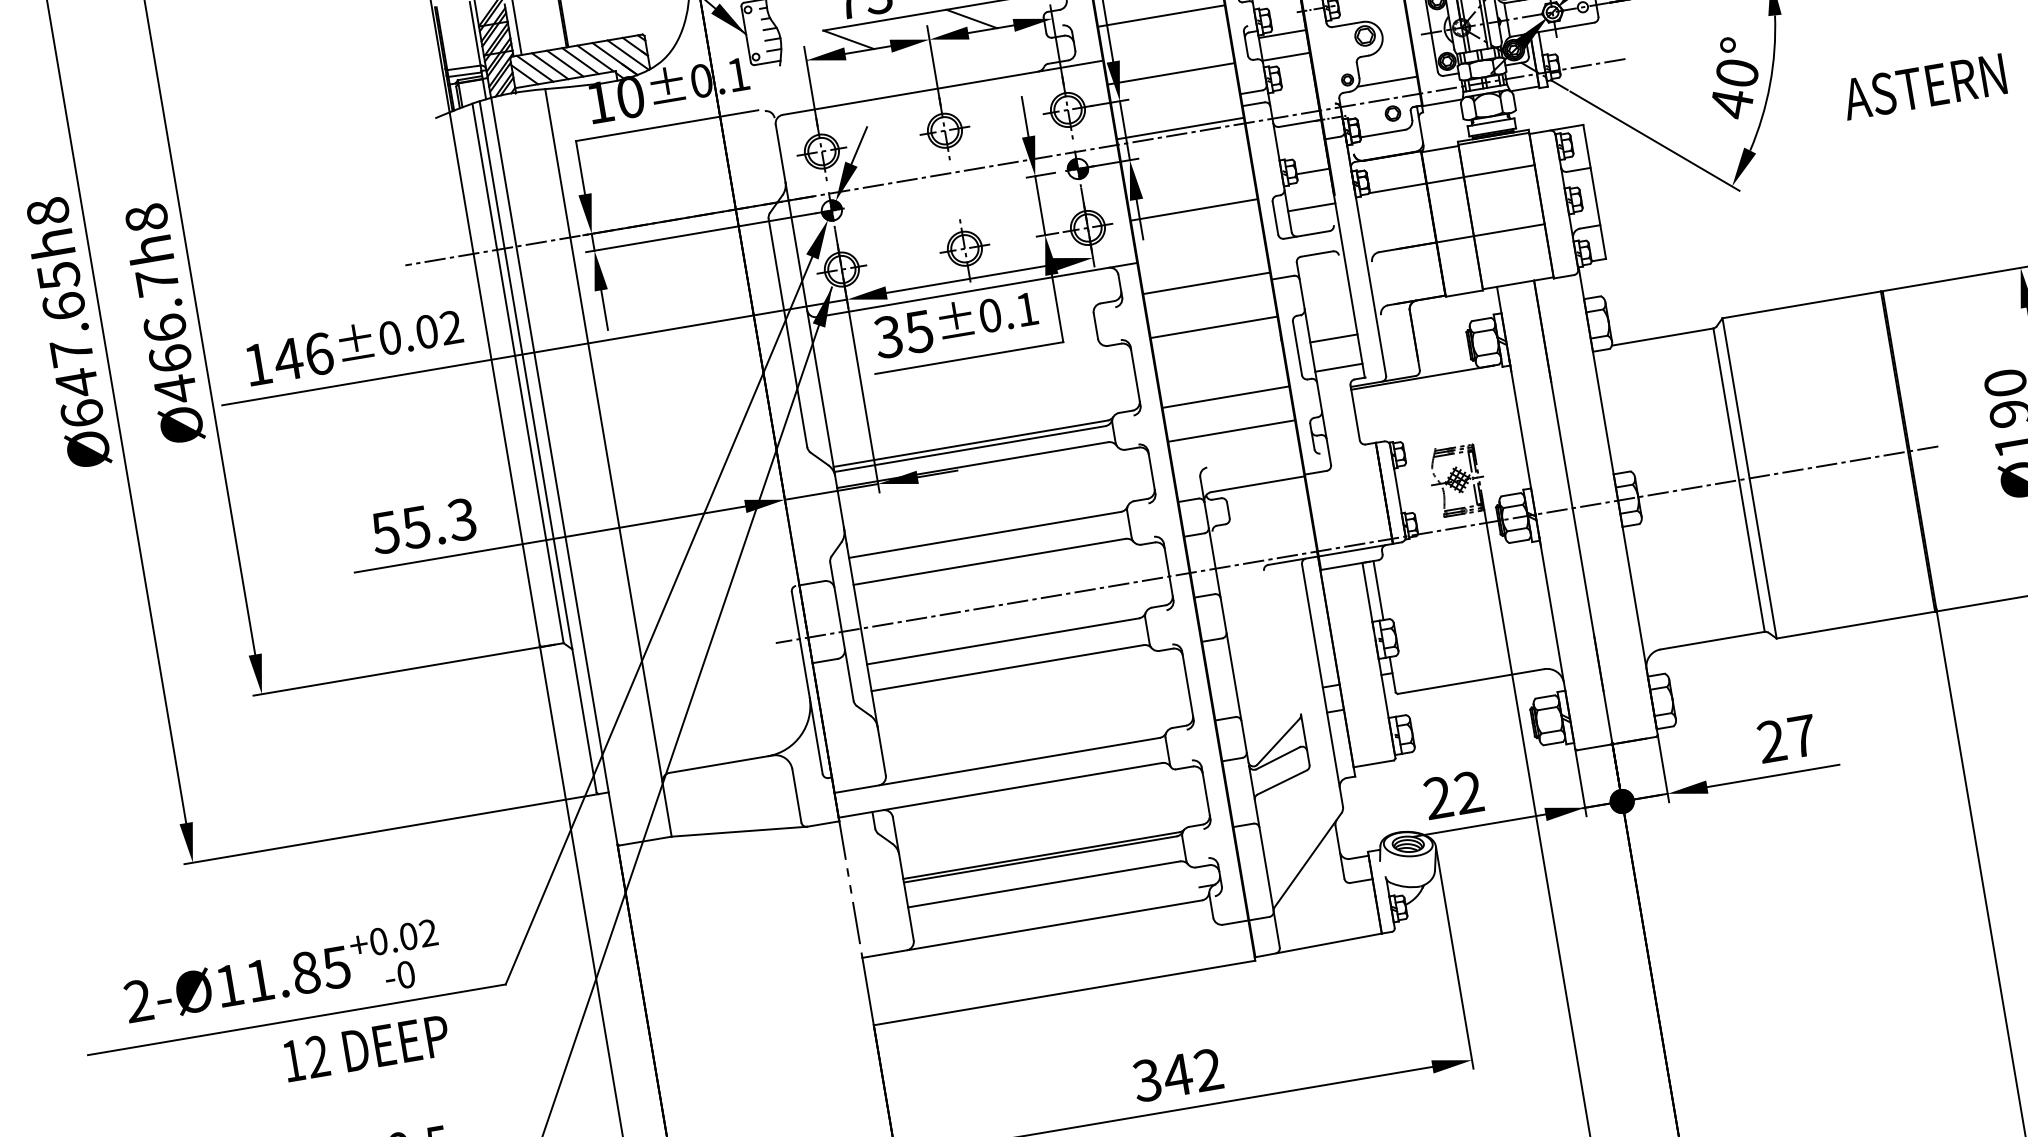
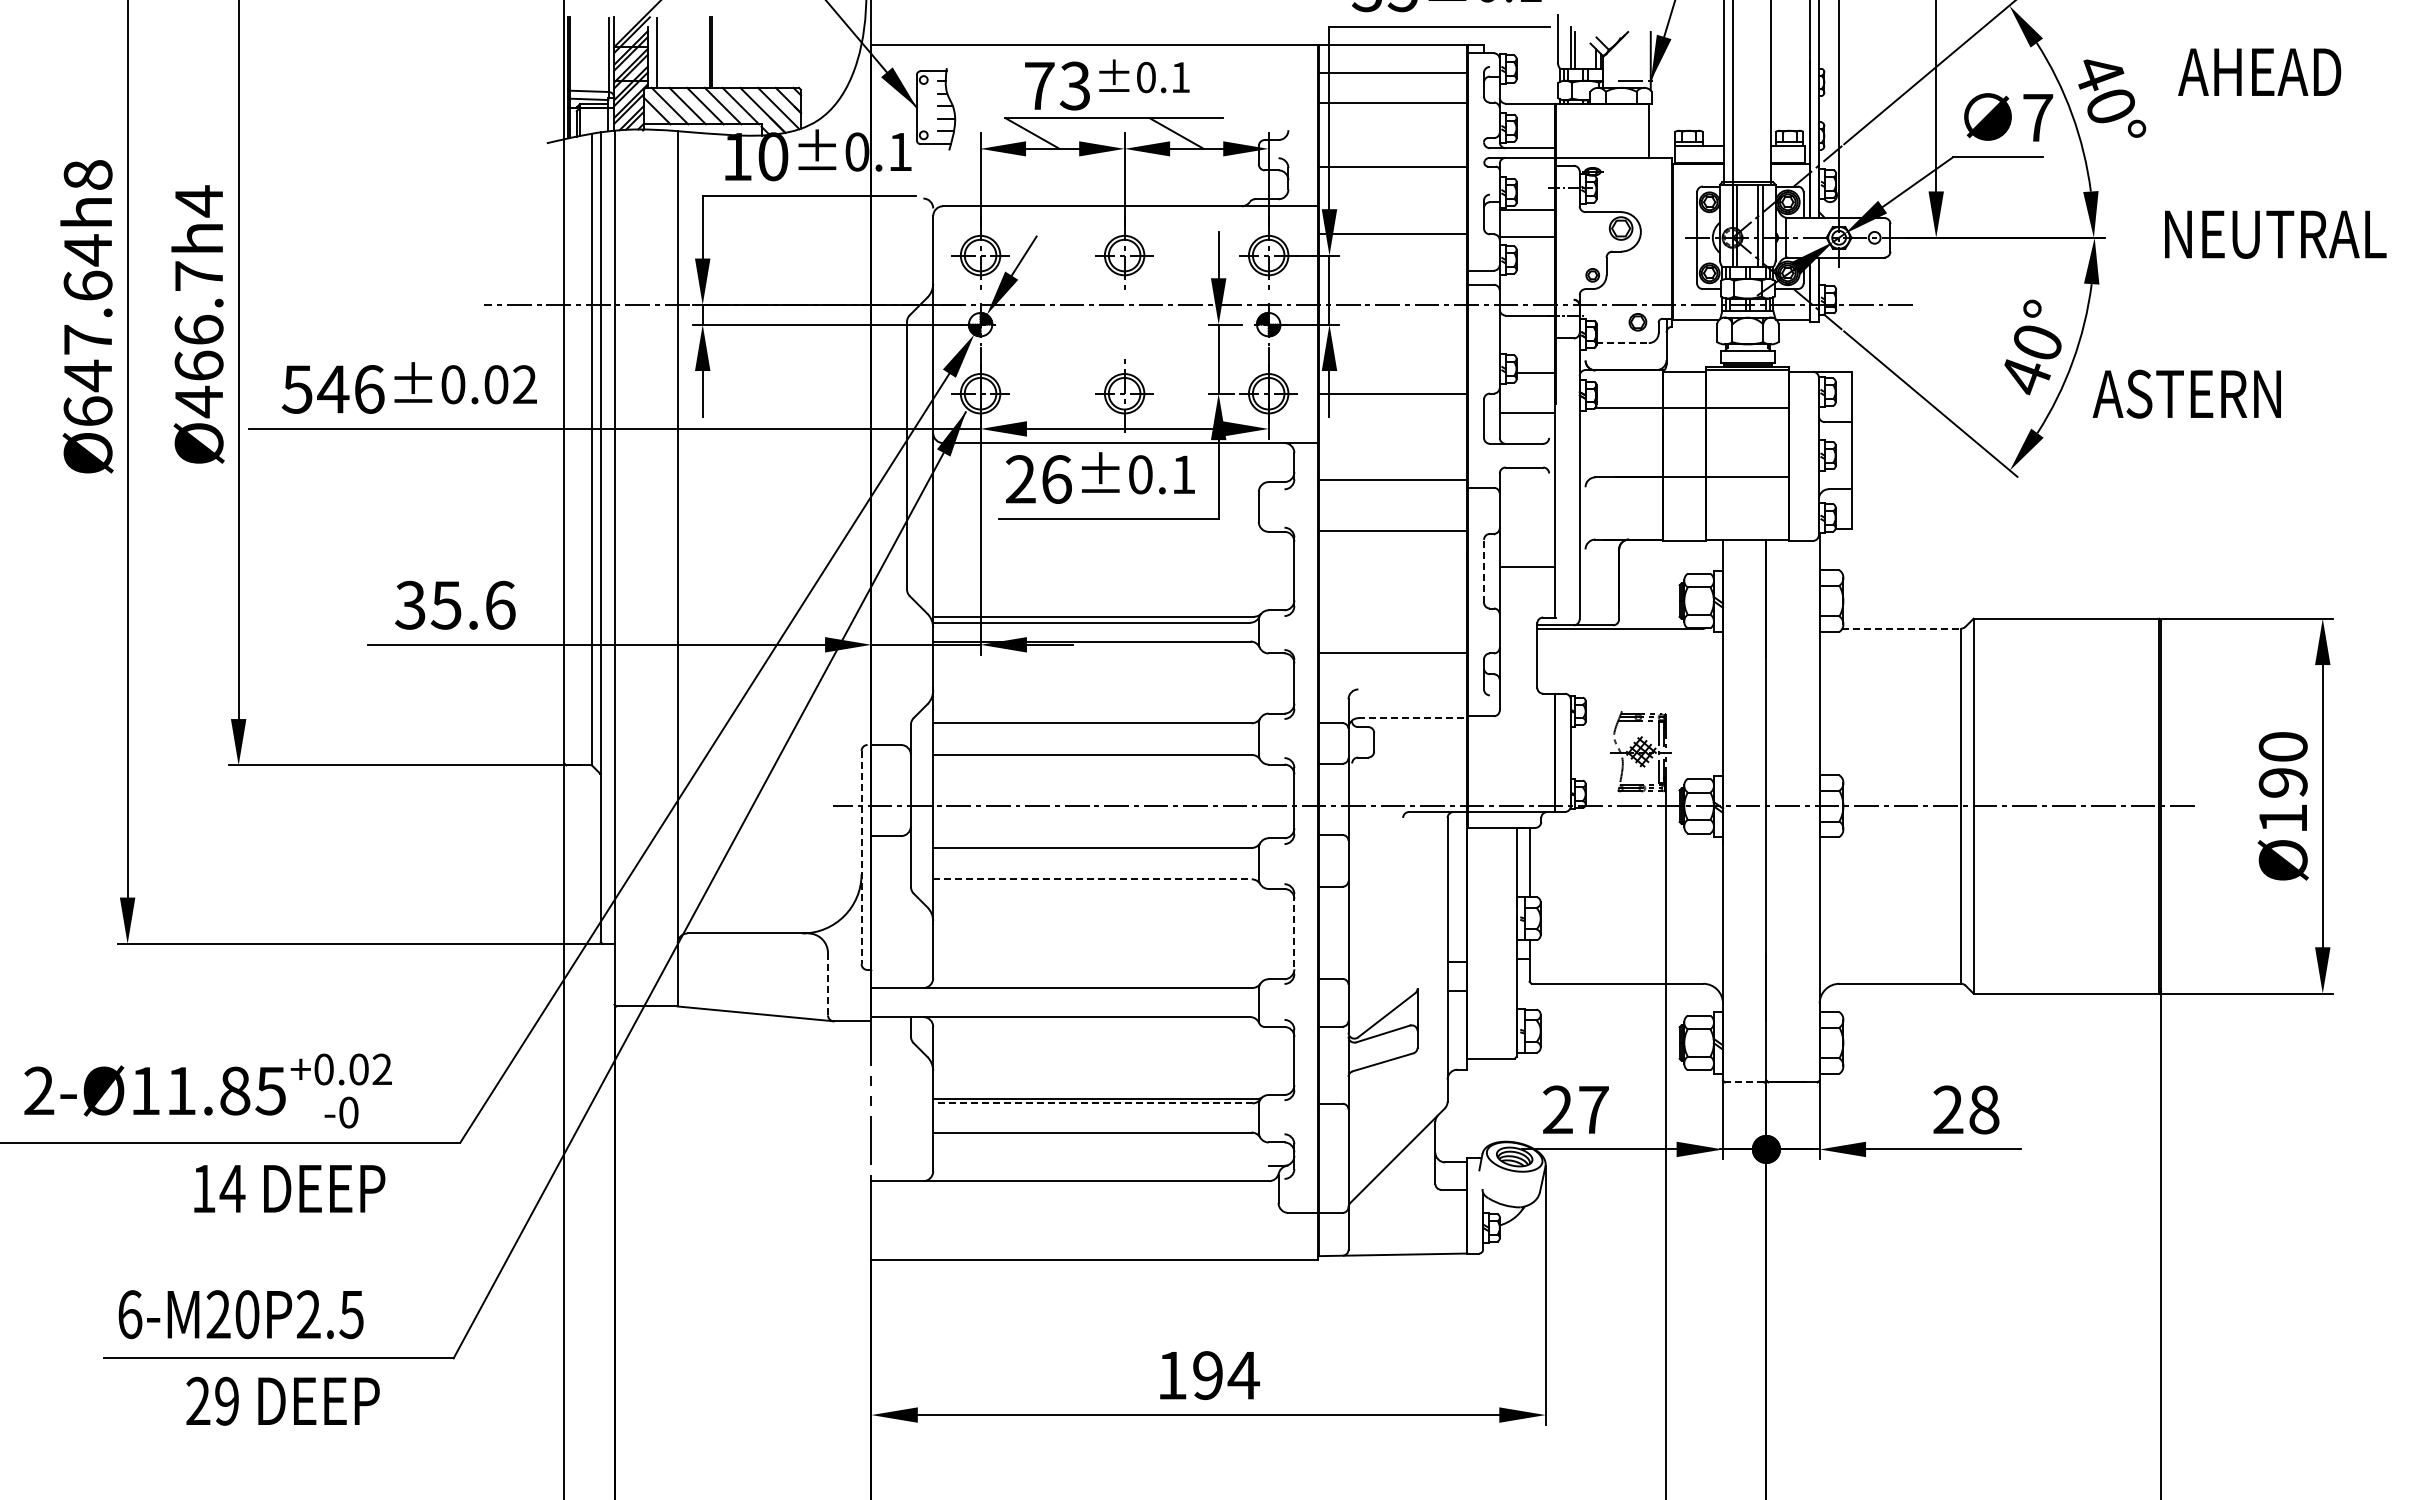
line: (1387, 81) -> (1637, 284), removed
text: (1923, 86) -> (2186, 393), moved
line: (1179, 128) -> (1392, 298), removed
line: (1382, 133) -> (1622, 343), solid -> dashed
text: (146, 218) -> (198, 201), Ø466.7h8 -> Ø466.7h4
text: (59, 276) -> (88, 250), Ø647.65h8 -> Ø647.64h8
text: (903, 334) -> (1038, 479), 35 -> 26
line: (1663, 336) -> (1902, 628), solid -> dashed
line: (1297, 347) -> (1484, 570), solid -> dashed
text: (257, 364) -> (296, 389), 146 -> 546
line: (1339, 368) -> (1527, 601), removed
line: (1225, 396) -> (1392, 612), removed
line: (1258, 484) -> (1413, 718), solid -> dashed
text: (423, 525) -> (455, 604), 55.3 -> 35.6
line: (1007, 668) -> (1092, 879), solid -> dashed
line: (807, 682) -> (861, 857), solid -> dashed
line: (1188, 686) -> (1294, 934), solid -> dashed
text: (1802, 735) -> (1984, 1109), 27 -> 28
line: (1593, 747) -> (1744, 1082), solid -> dashed
text: (1468, 792) -> (1593, 1109), 22 -> 27
line: (797, 796) -> (828, 984), solid -> dashed
line: (1040, 859) -> (1092, 1103), solid -> dashed
text: (317, 1056) -> (232, 1188), 12 -> 14
text: (1177, 1075) -> (1207, 1375), 342 -> 194

